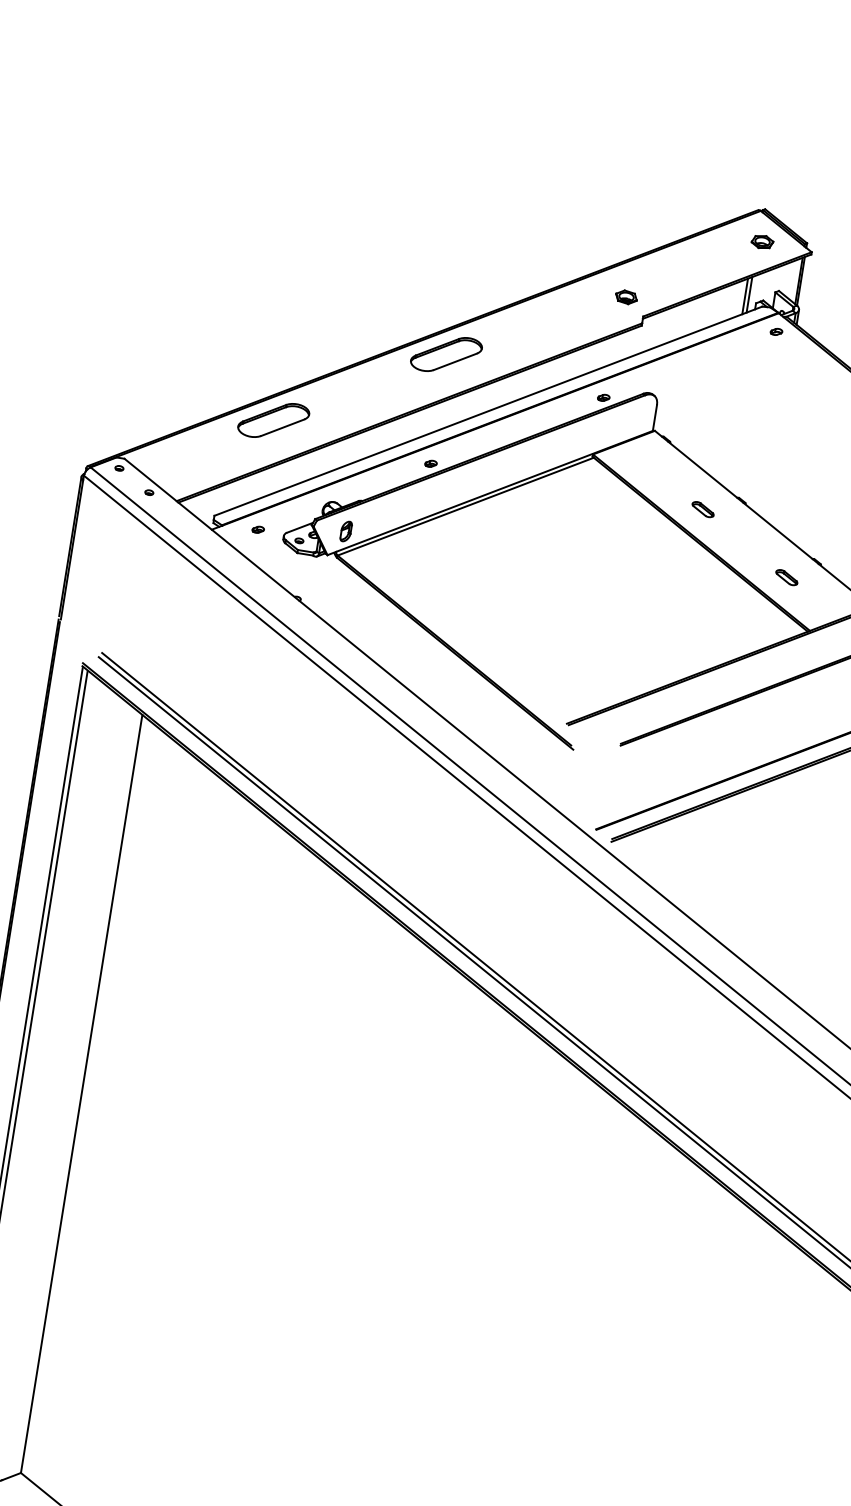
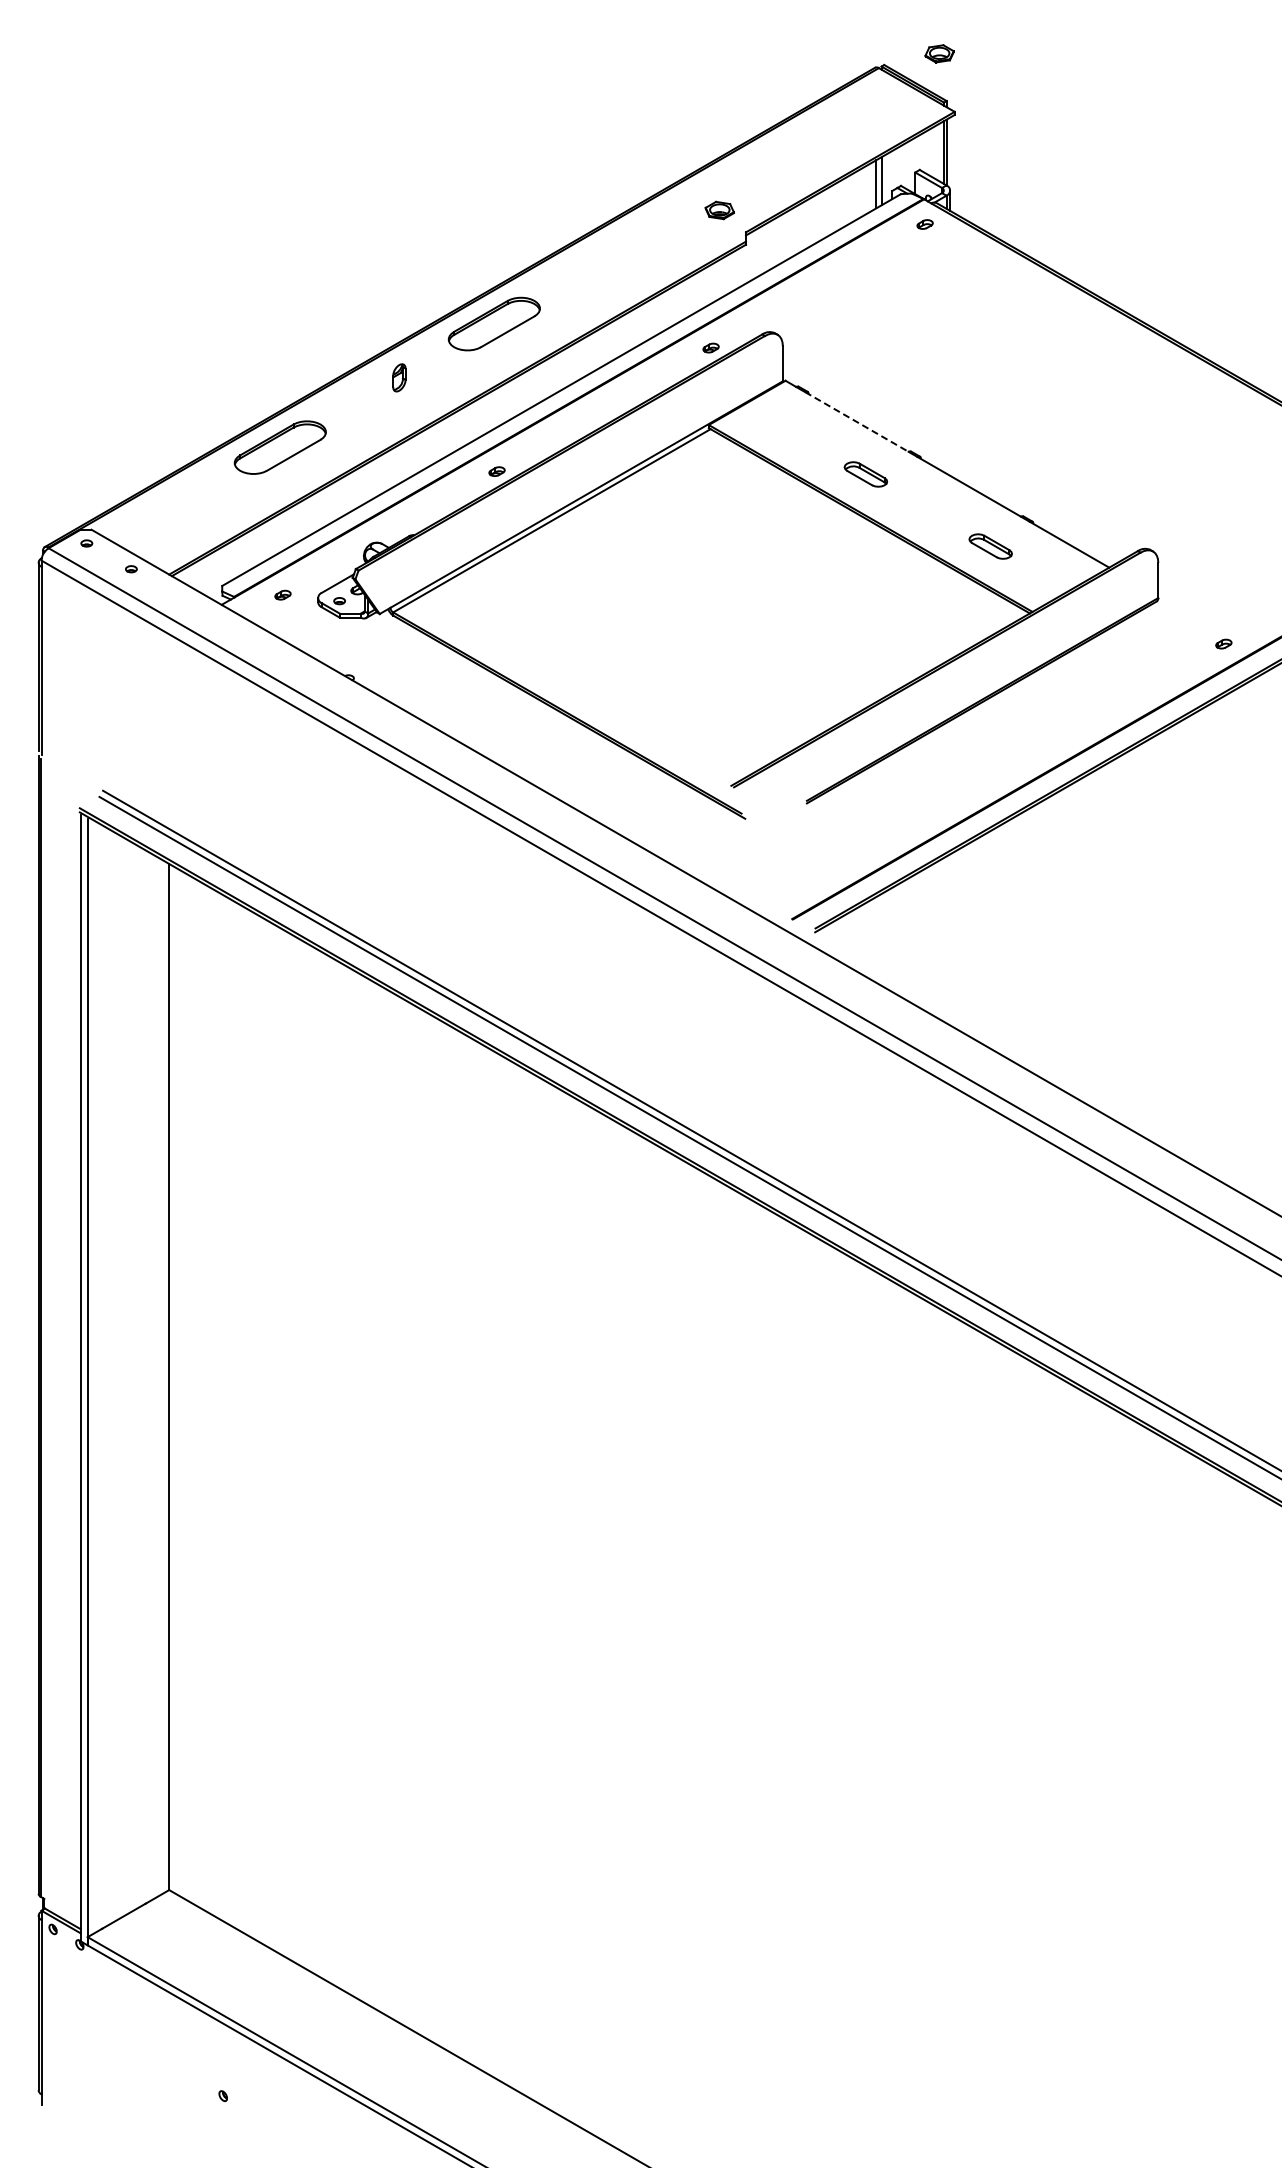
part: (762, 241) -> (939, 53), moved
line: (702, 469) -> (856, 421), solid -> dashed
part: (702, 509) -> (865, 474), size x1.4
part: (346, 531) -> (399, 377), moved
part: (786, 577) -> (990, 546), size x1.4

